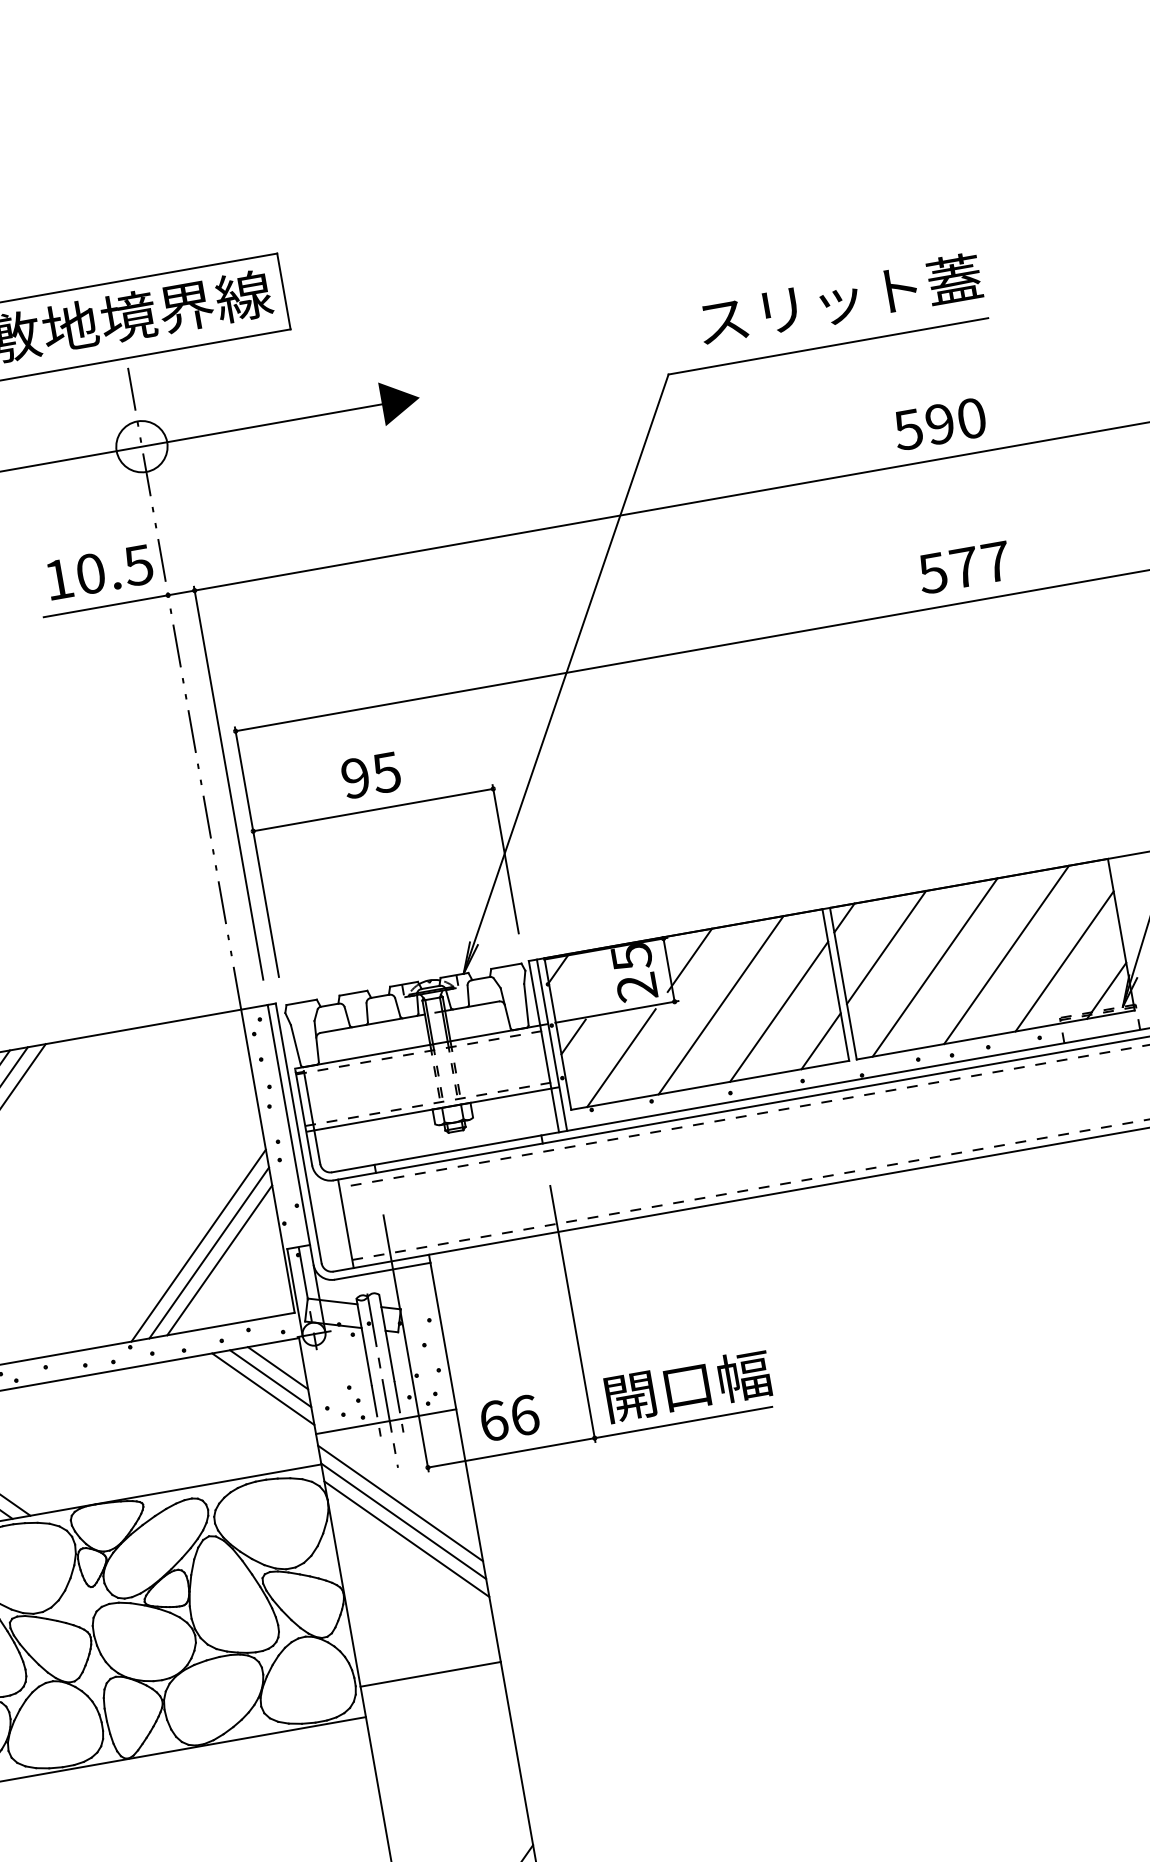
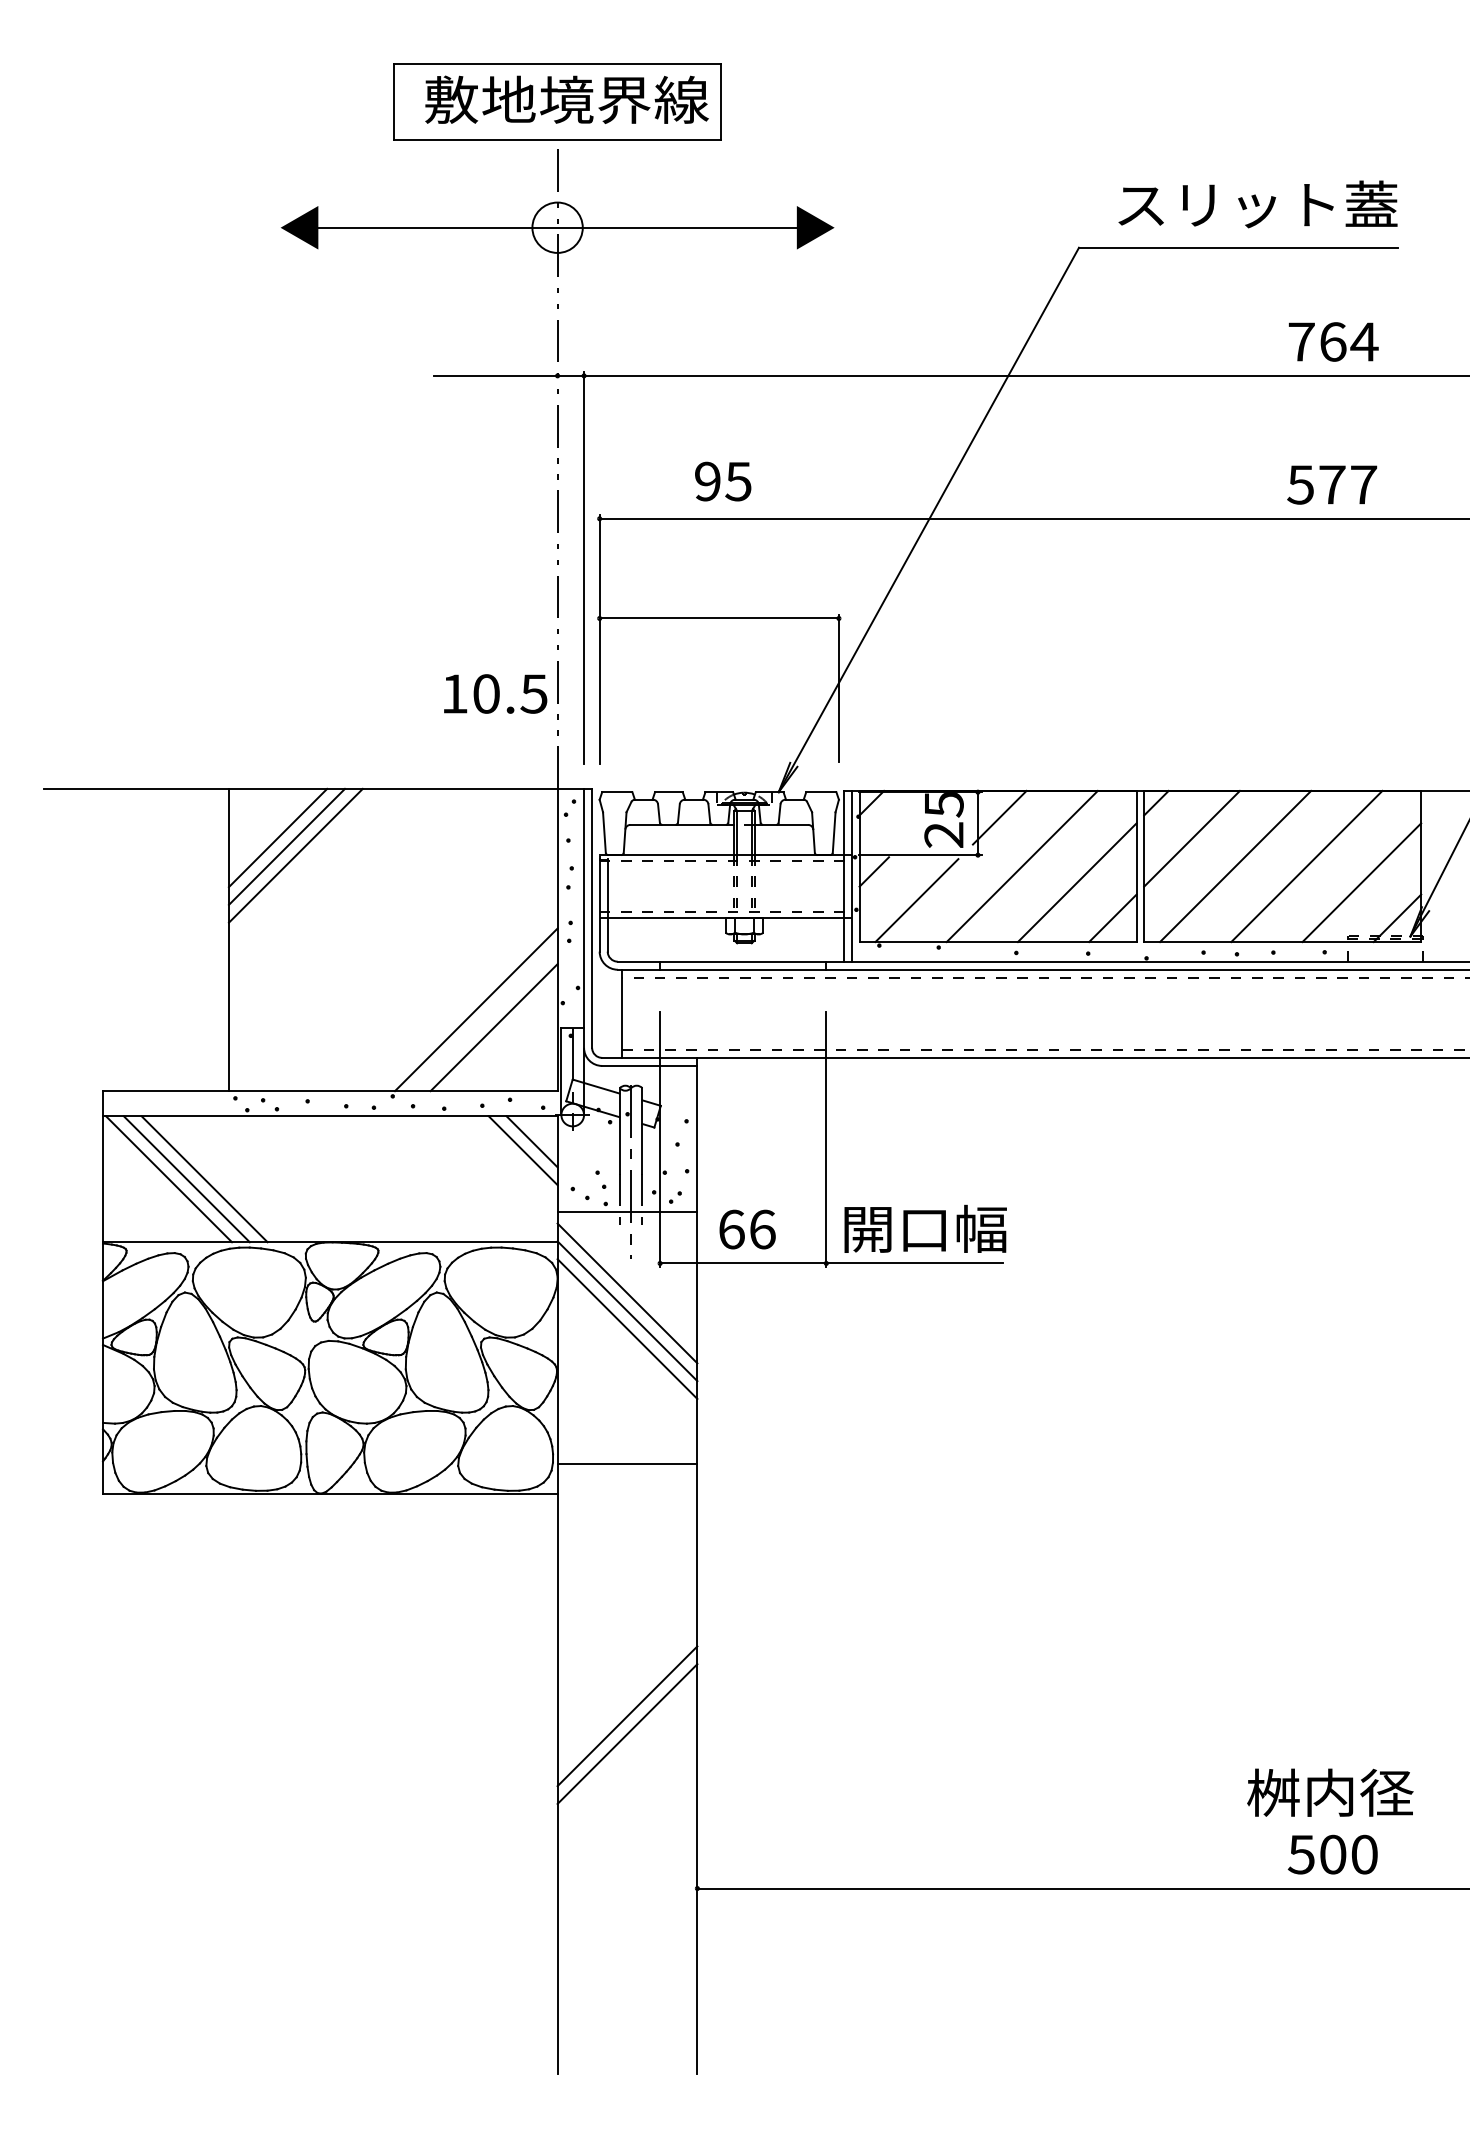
text: (939, 423) -> (1332, 341), 590 -> 764
text: (99, 571) -> (495, 693), moved
text: (371, 775) -> (723, 481), moved
line: (208, 1252) -> (484, 1018), removed
line: (263, 1389) -> (514, 1159), removed

